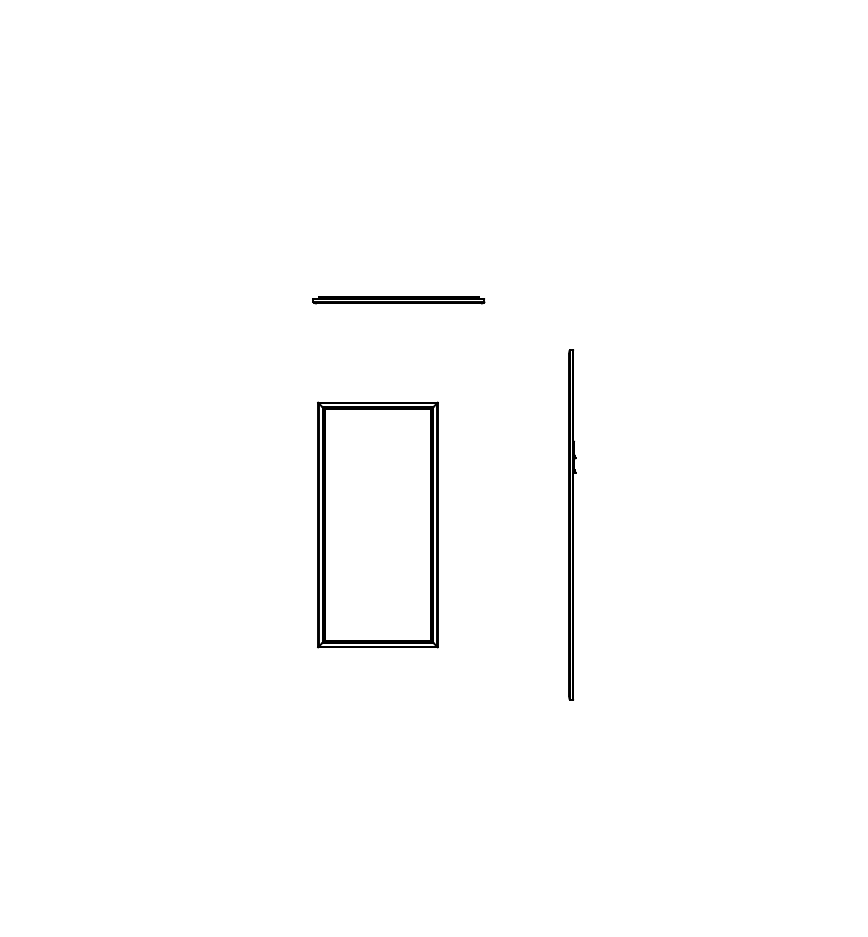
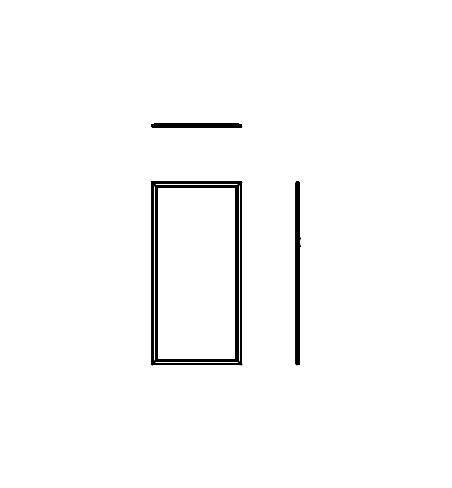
line: (398, 300) -> (196, 125), moved
part: (377, 525) -> (196, 273), size x1.43

